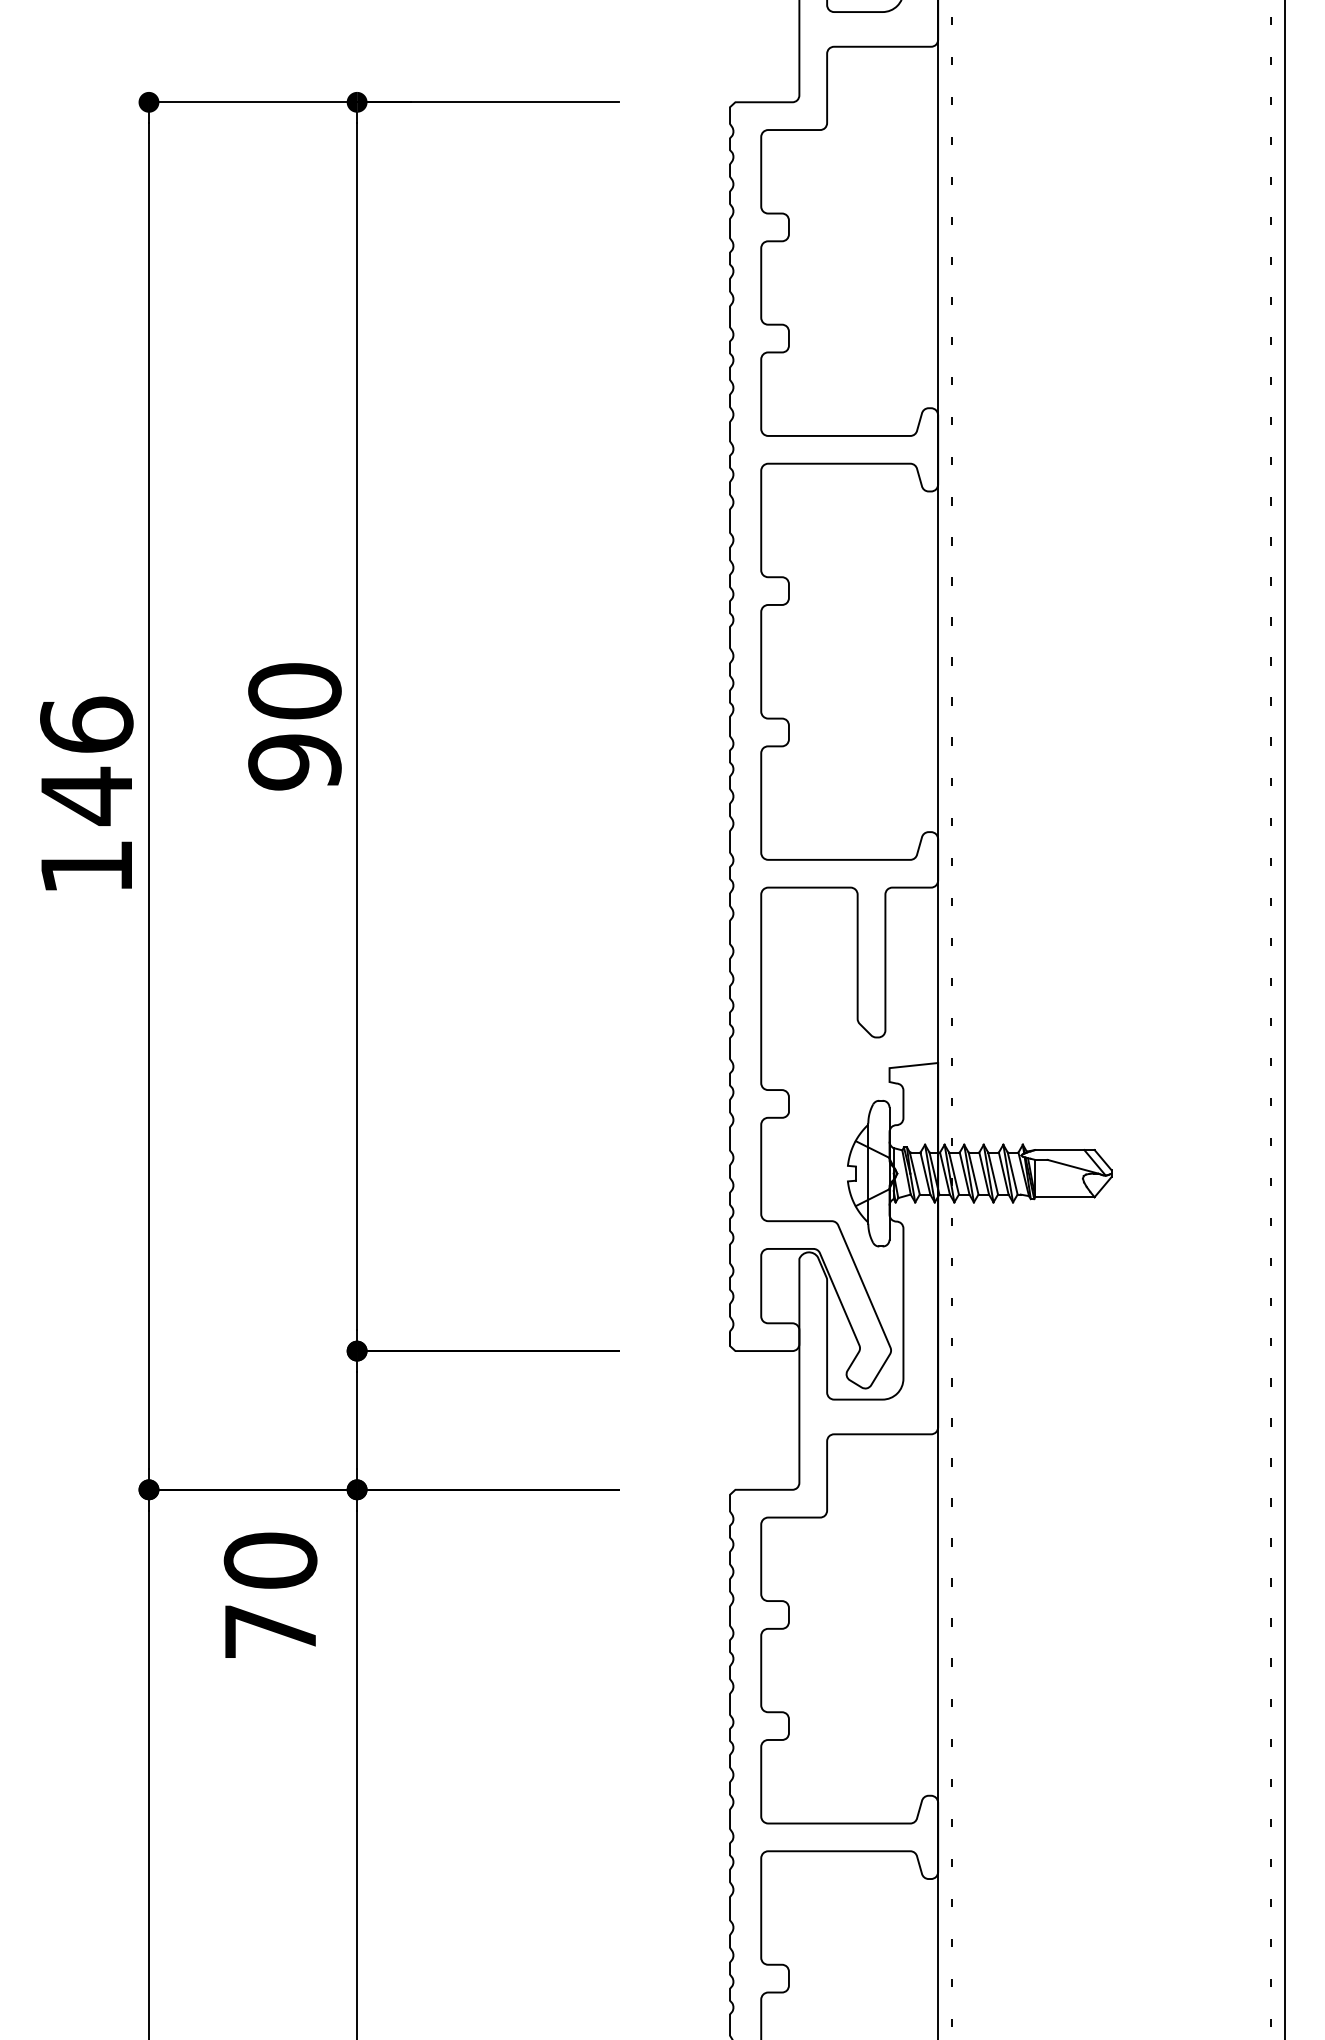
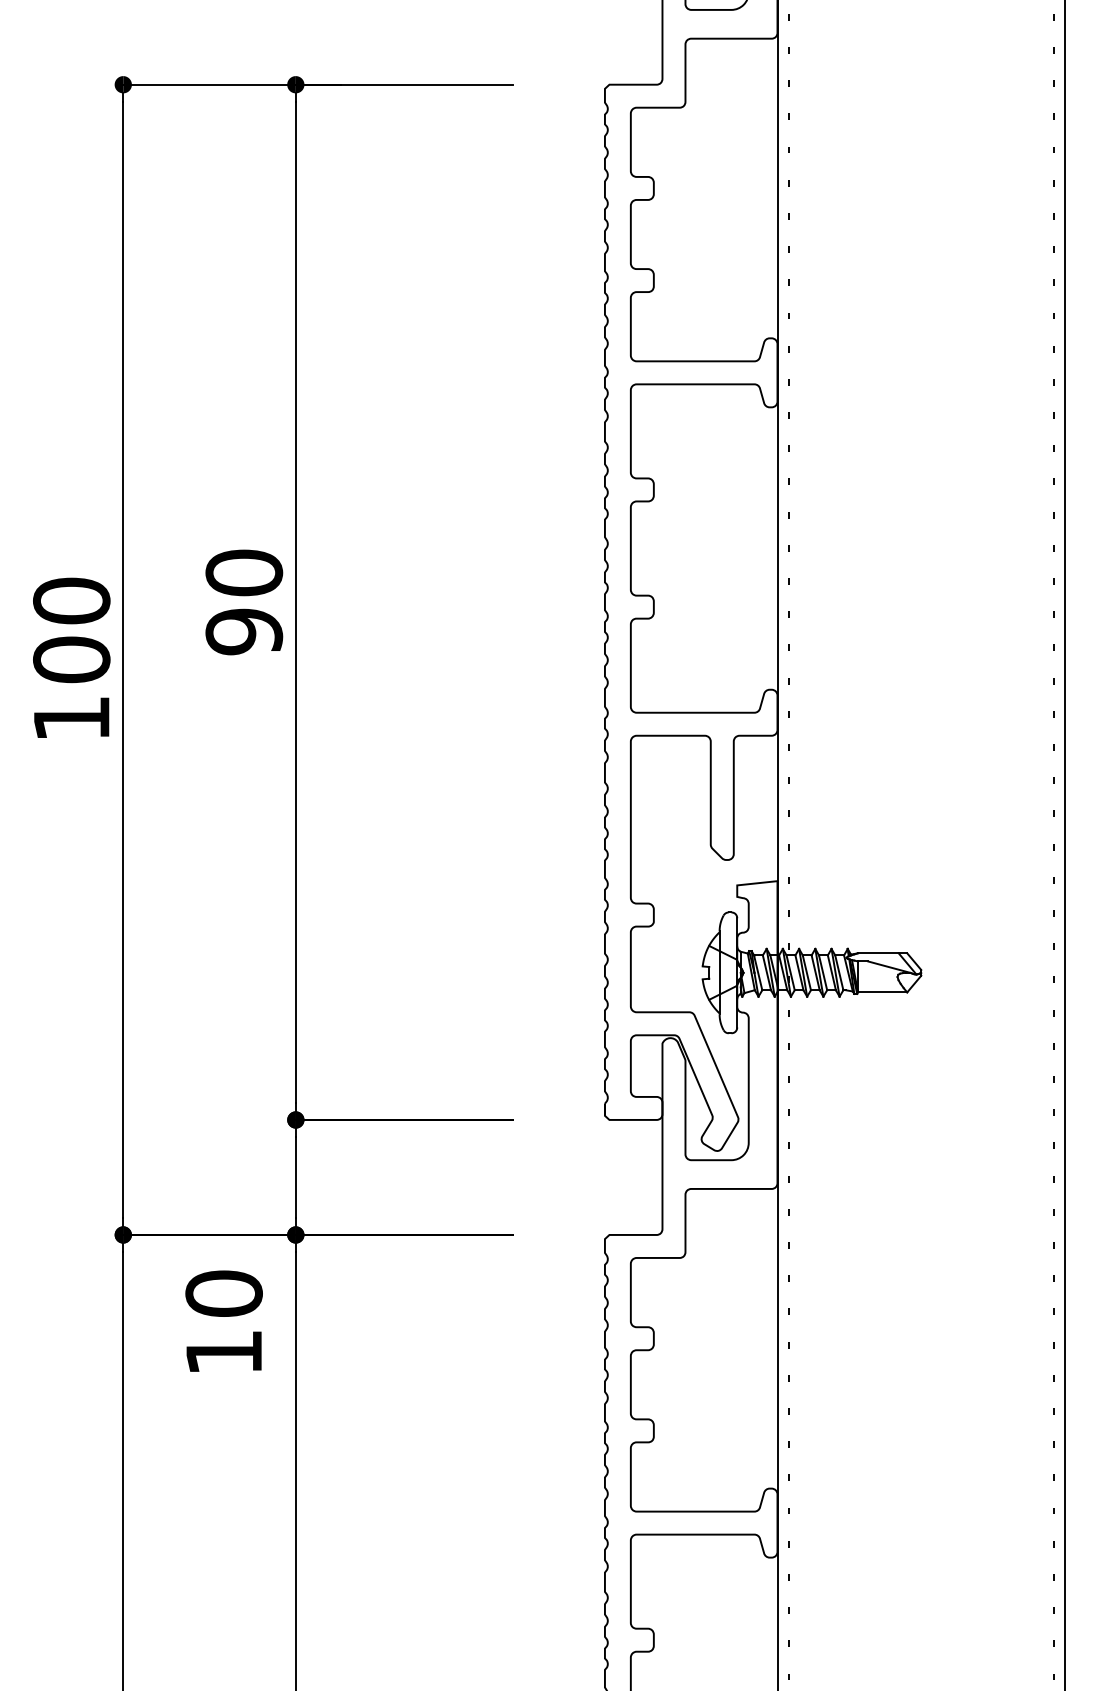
text: (86, 761) -> (71, 631), 146 -> 100
text: (270, 1631) -> (224, 1352), 70 -> 10

